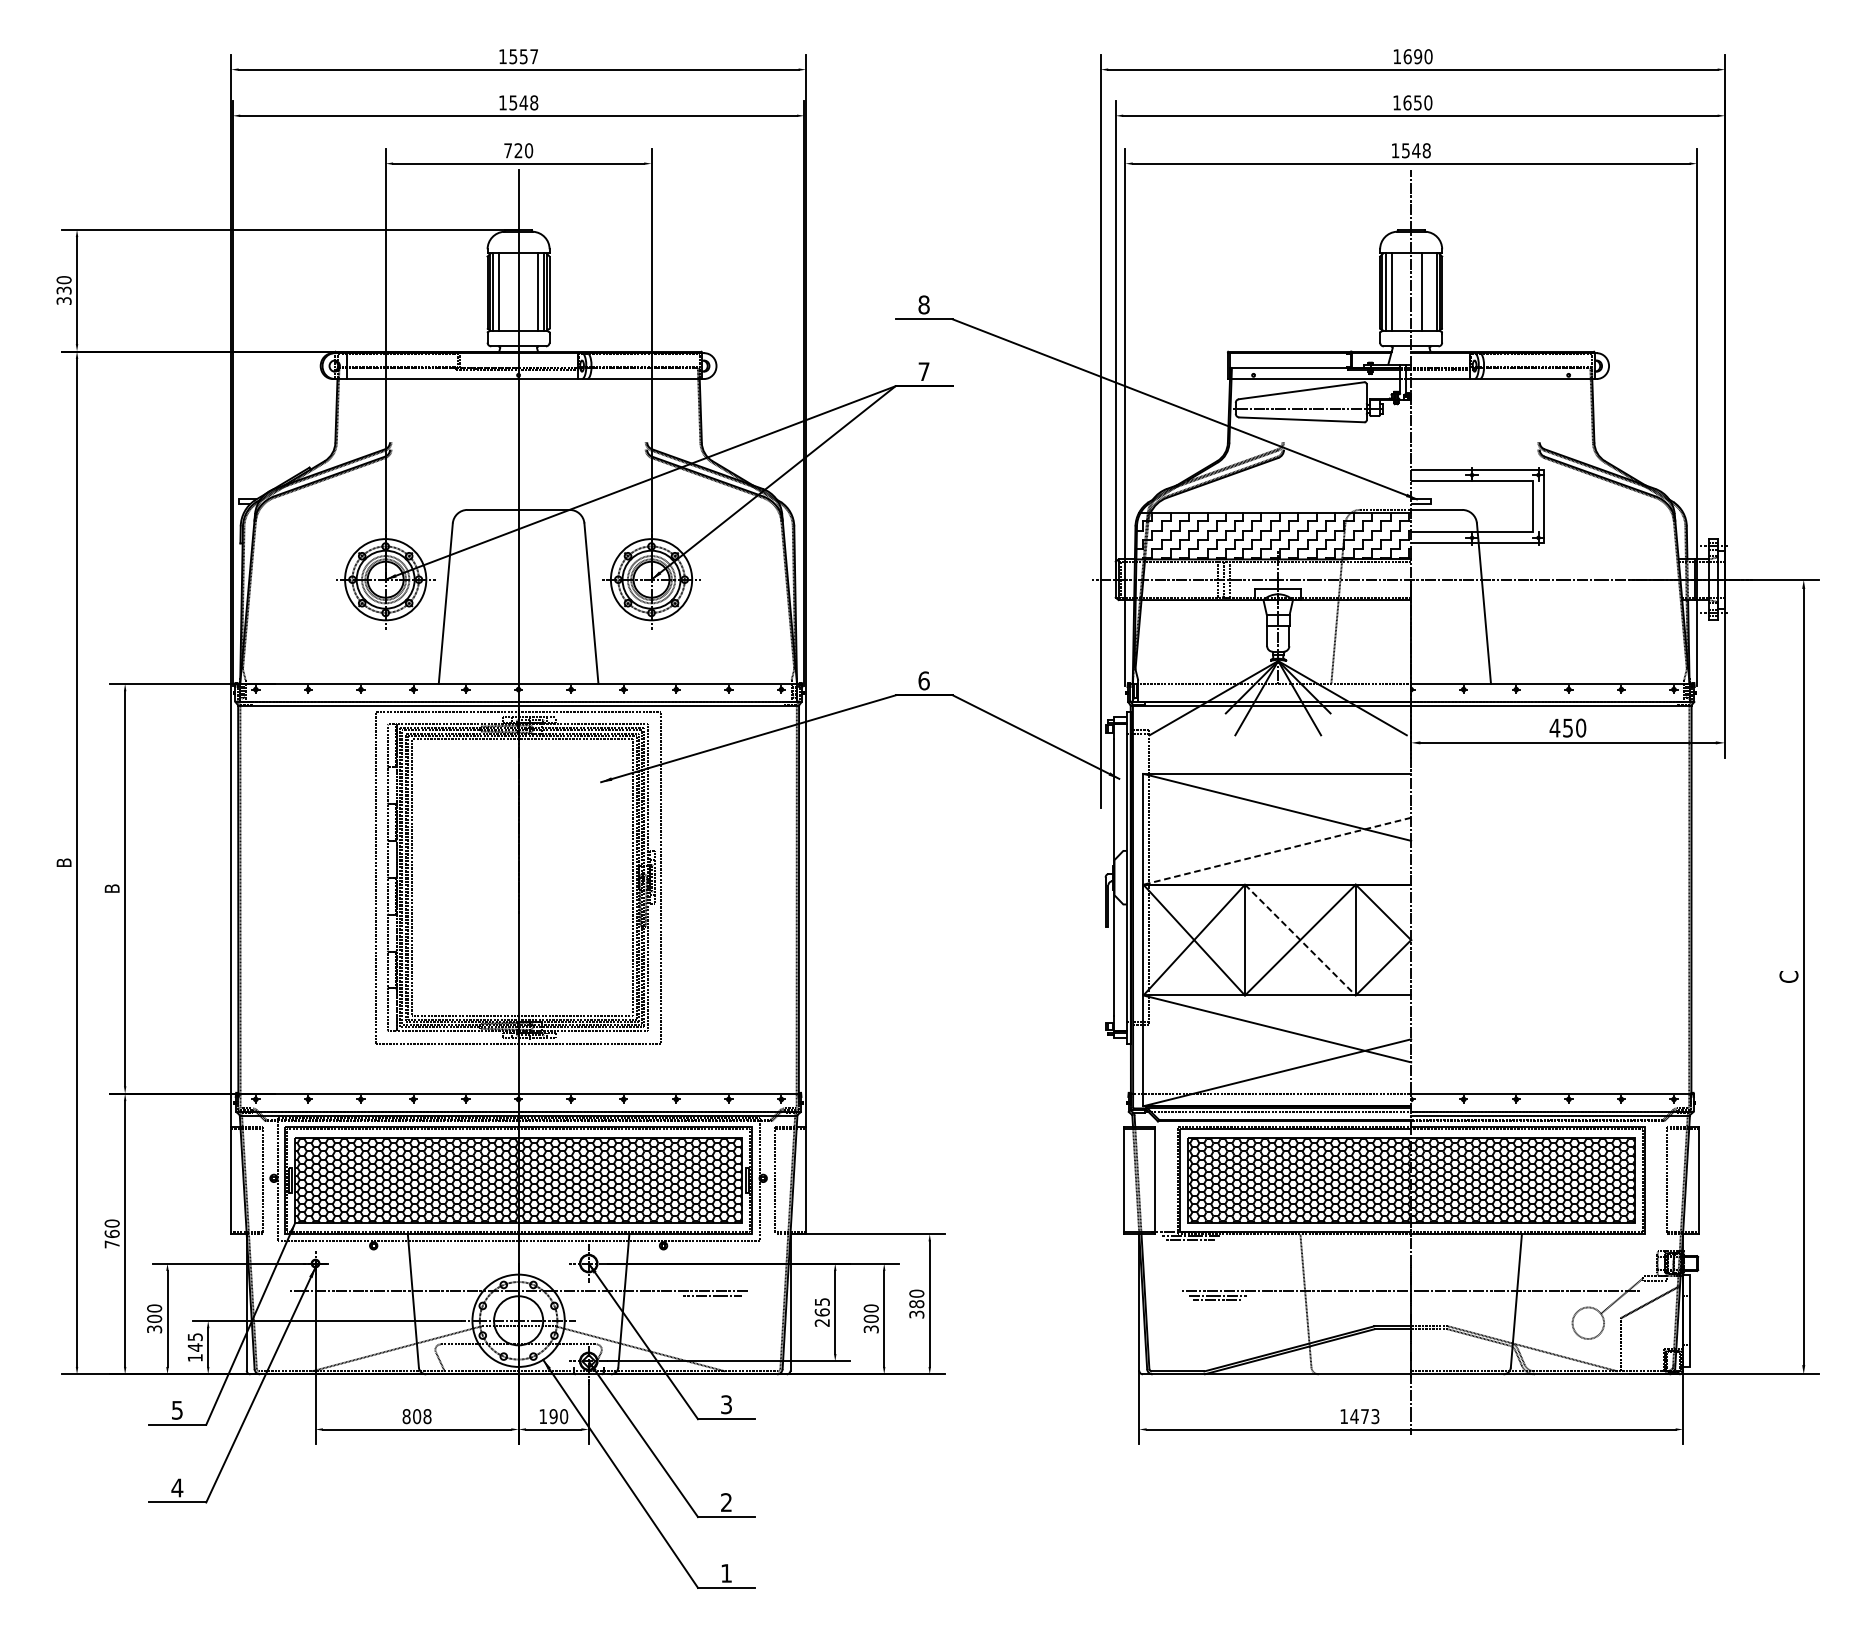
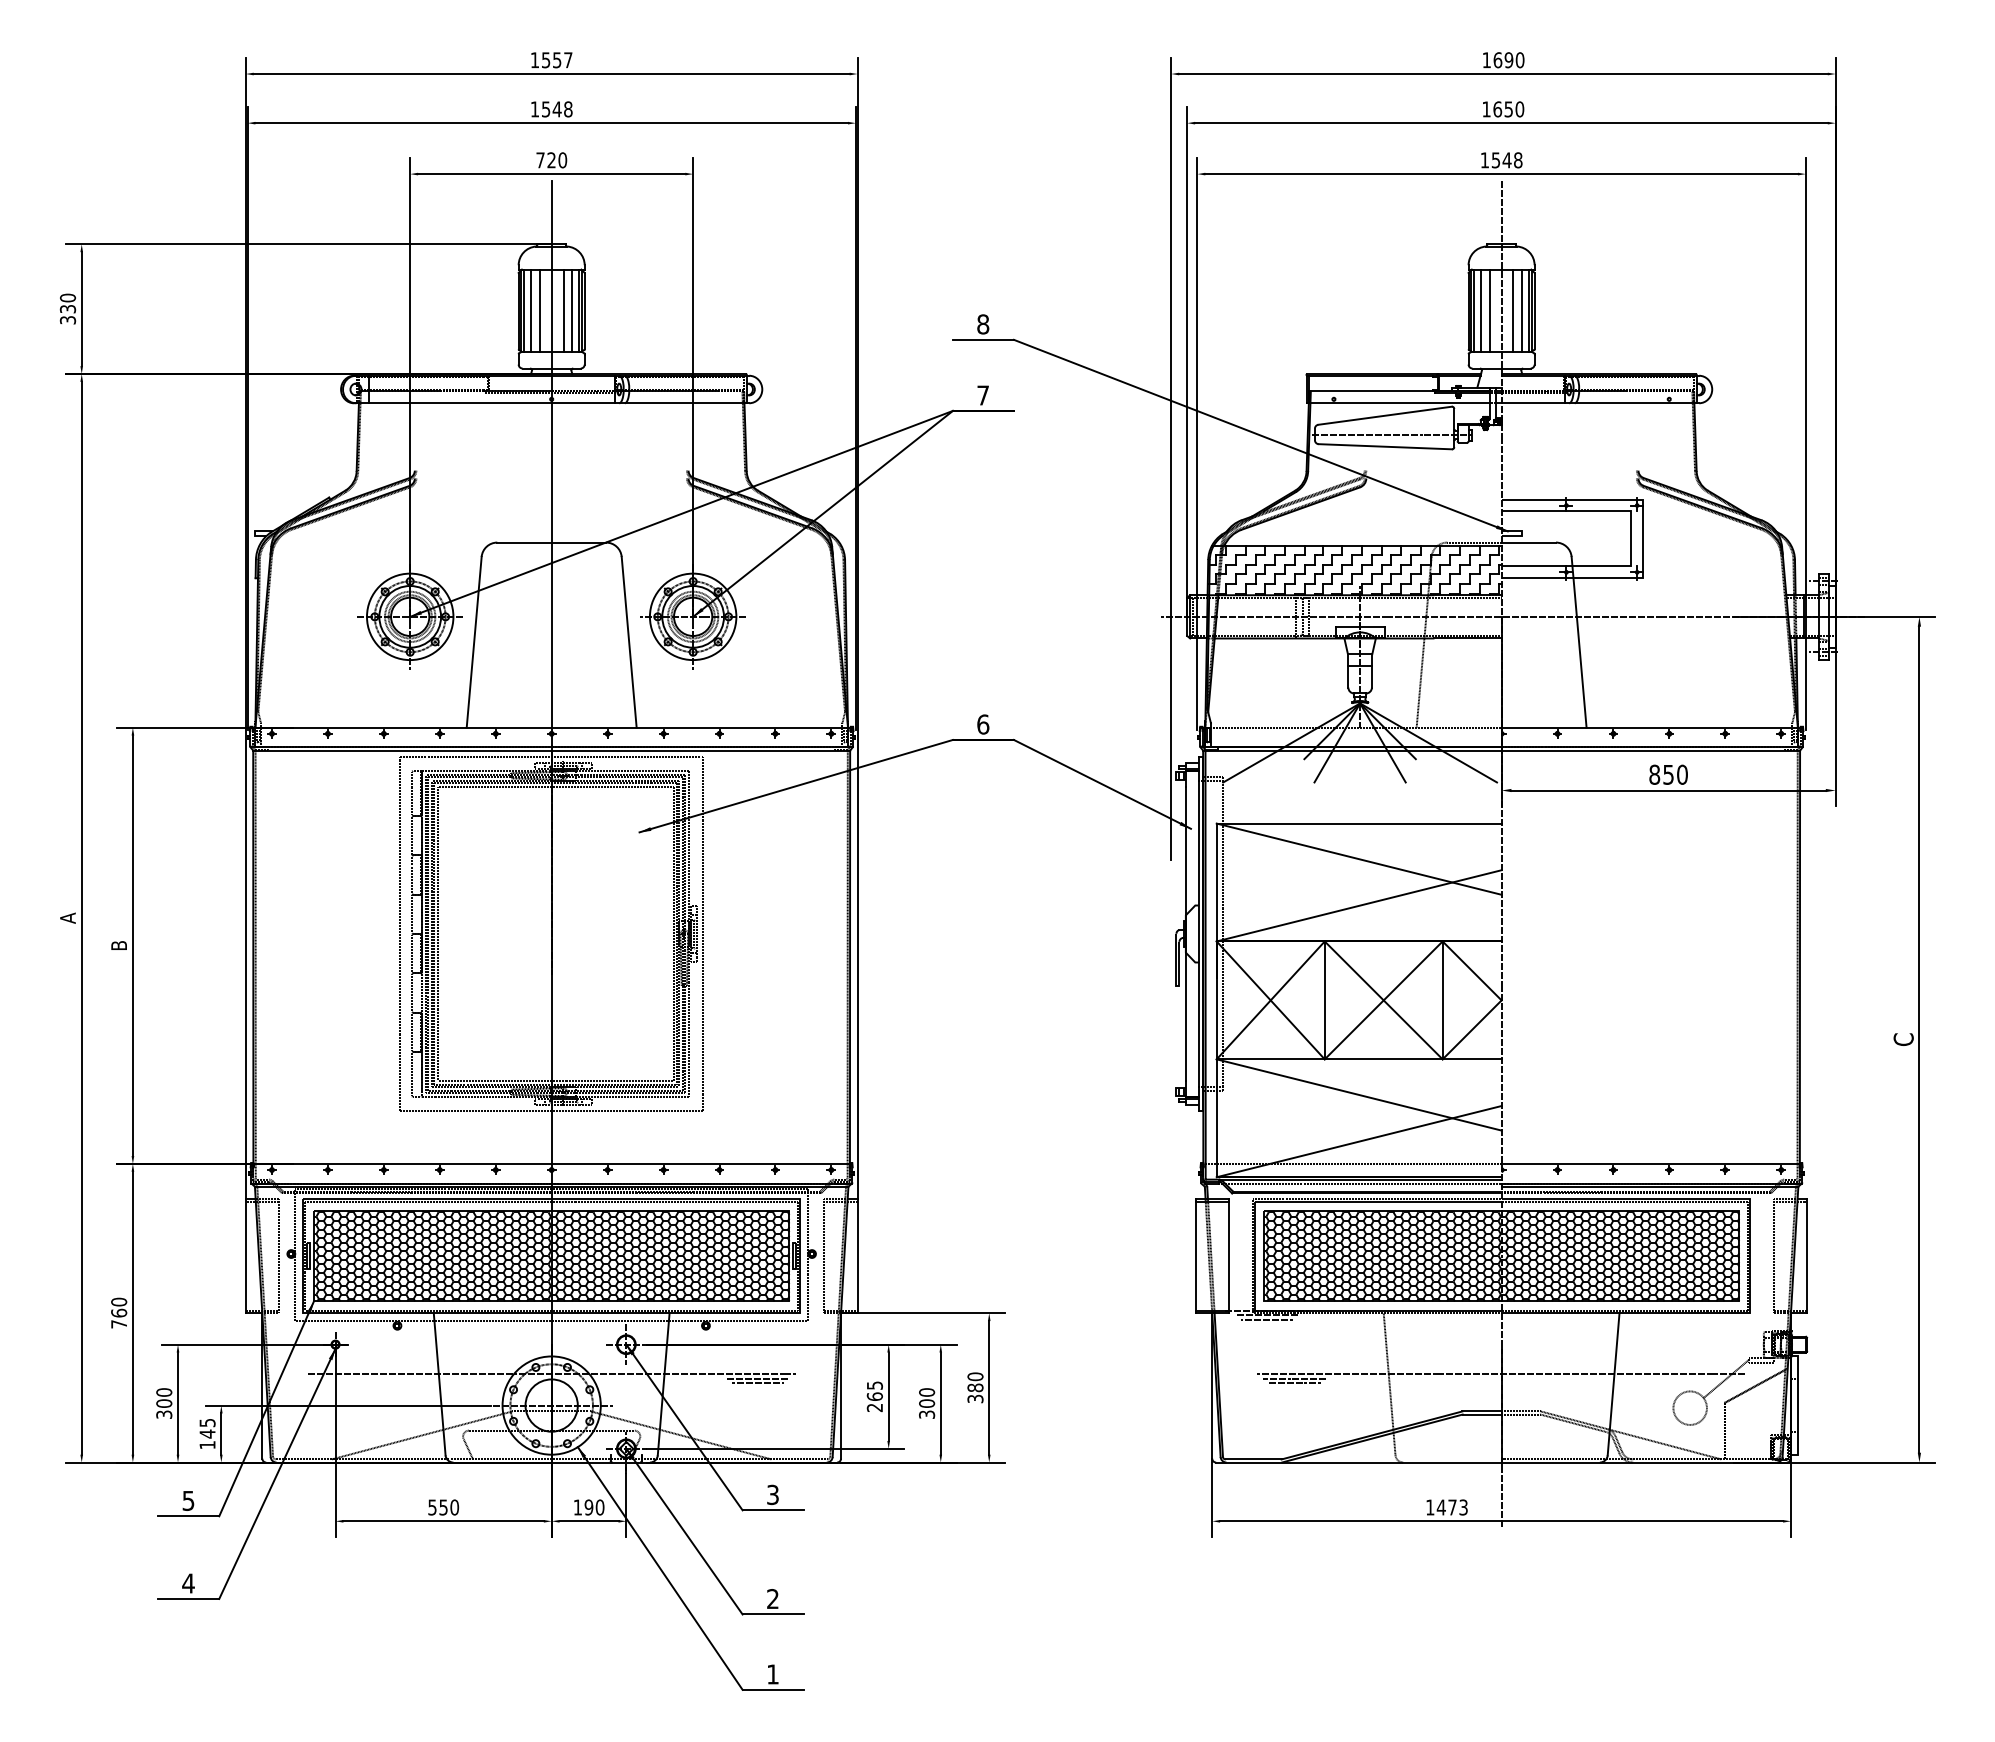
line: (507, 291) -> (539, 310), added
line: (529, 291) -> (563, 310), added
line: (1399, 291) -> (1489, 310), added
line: (1430, 291) -> (1522, 310), added
text: (1554, 727) -> (1654, 774), 450 -> 850
line: (1277, 850) -> (1359, 905), dashed -> solid
text: (63, 862) -> (67, 917), B -> A
line: (1301, 940) -> (1384, 1000), dashed -> solid
line: (712, 1300) -> (758, 1383), added
text: (416, 1416) -> (443, 1507), 808 -> 550

